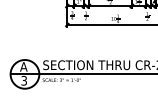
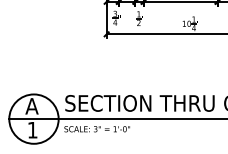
text: (23, 80) -> (31, 129), 3 -> 1

